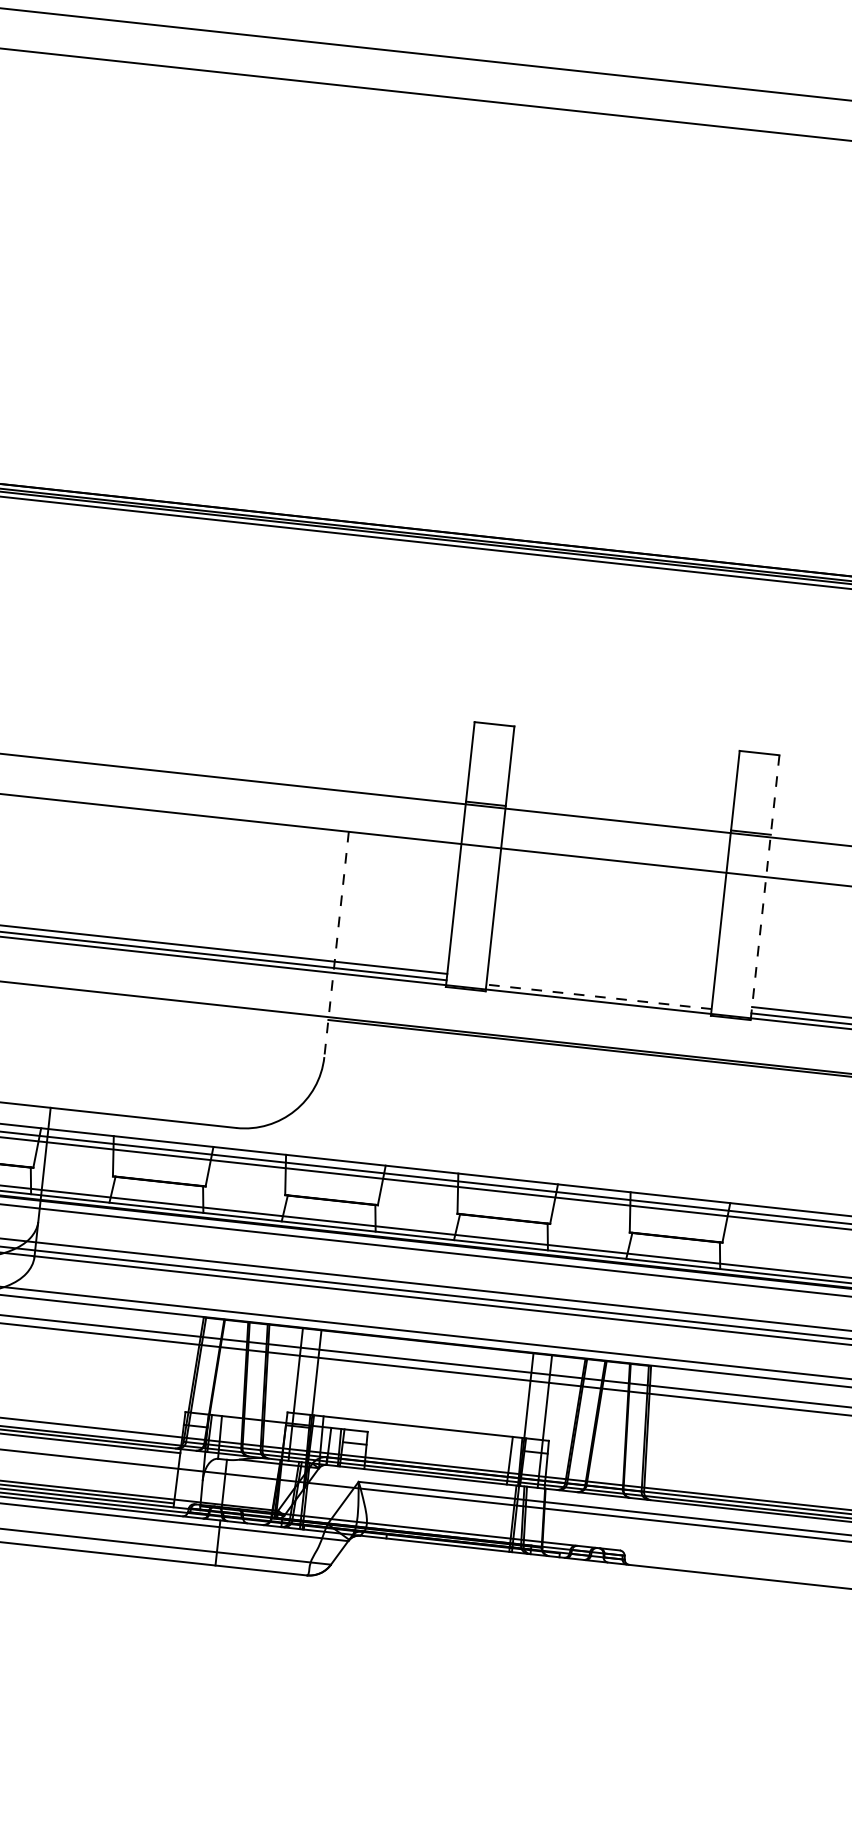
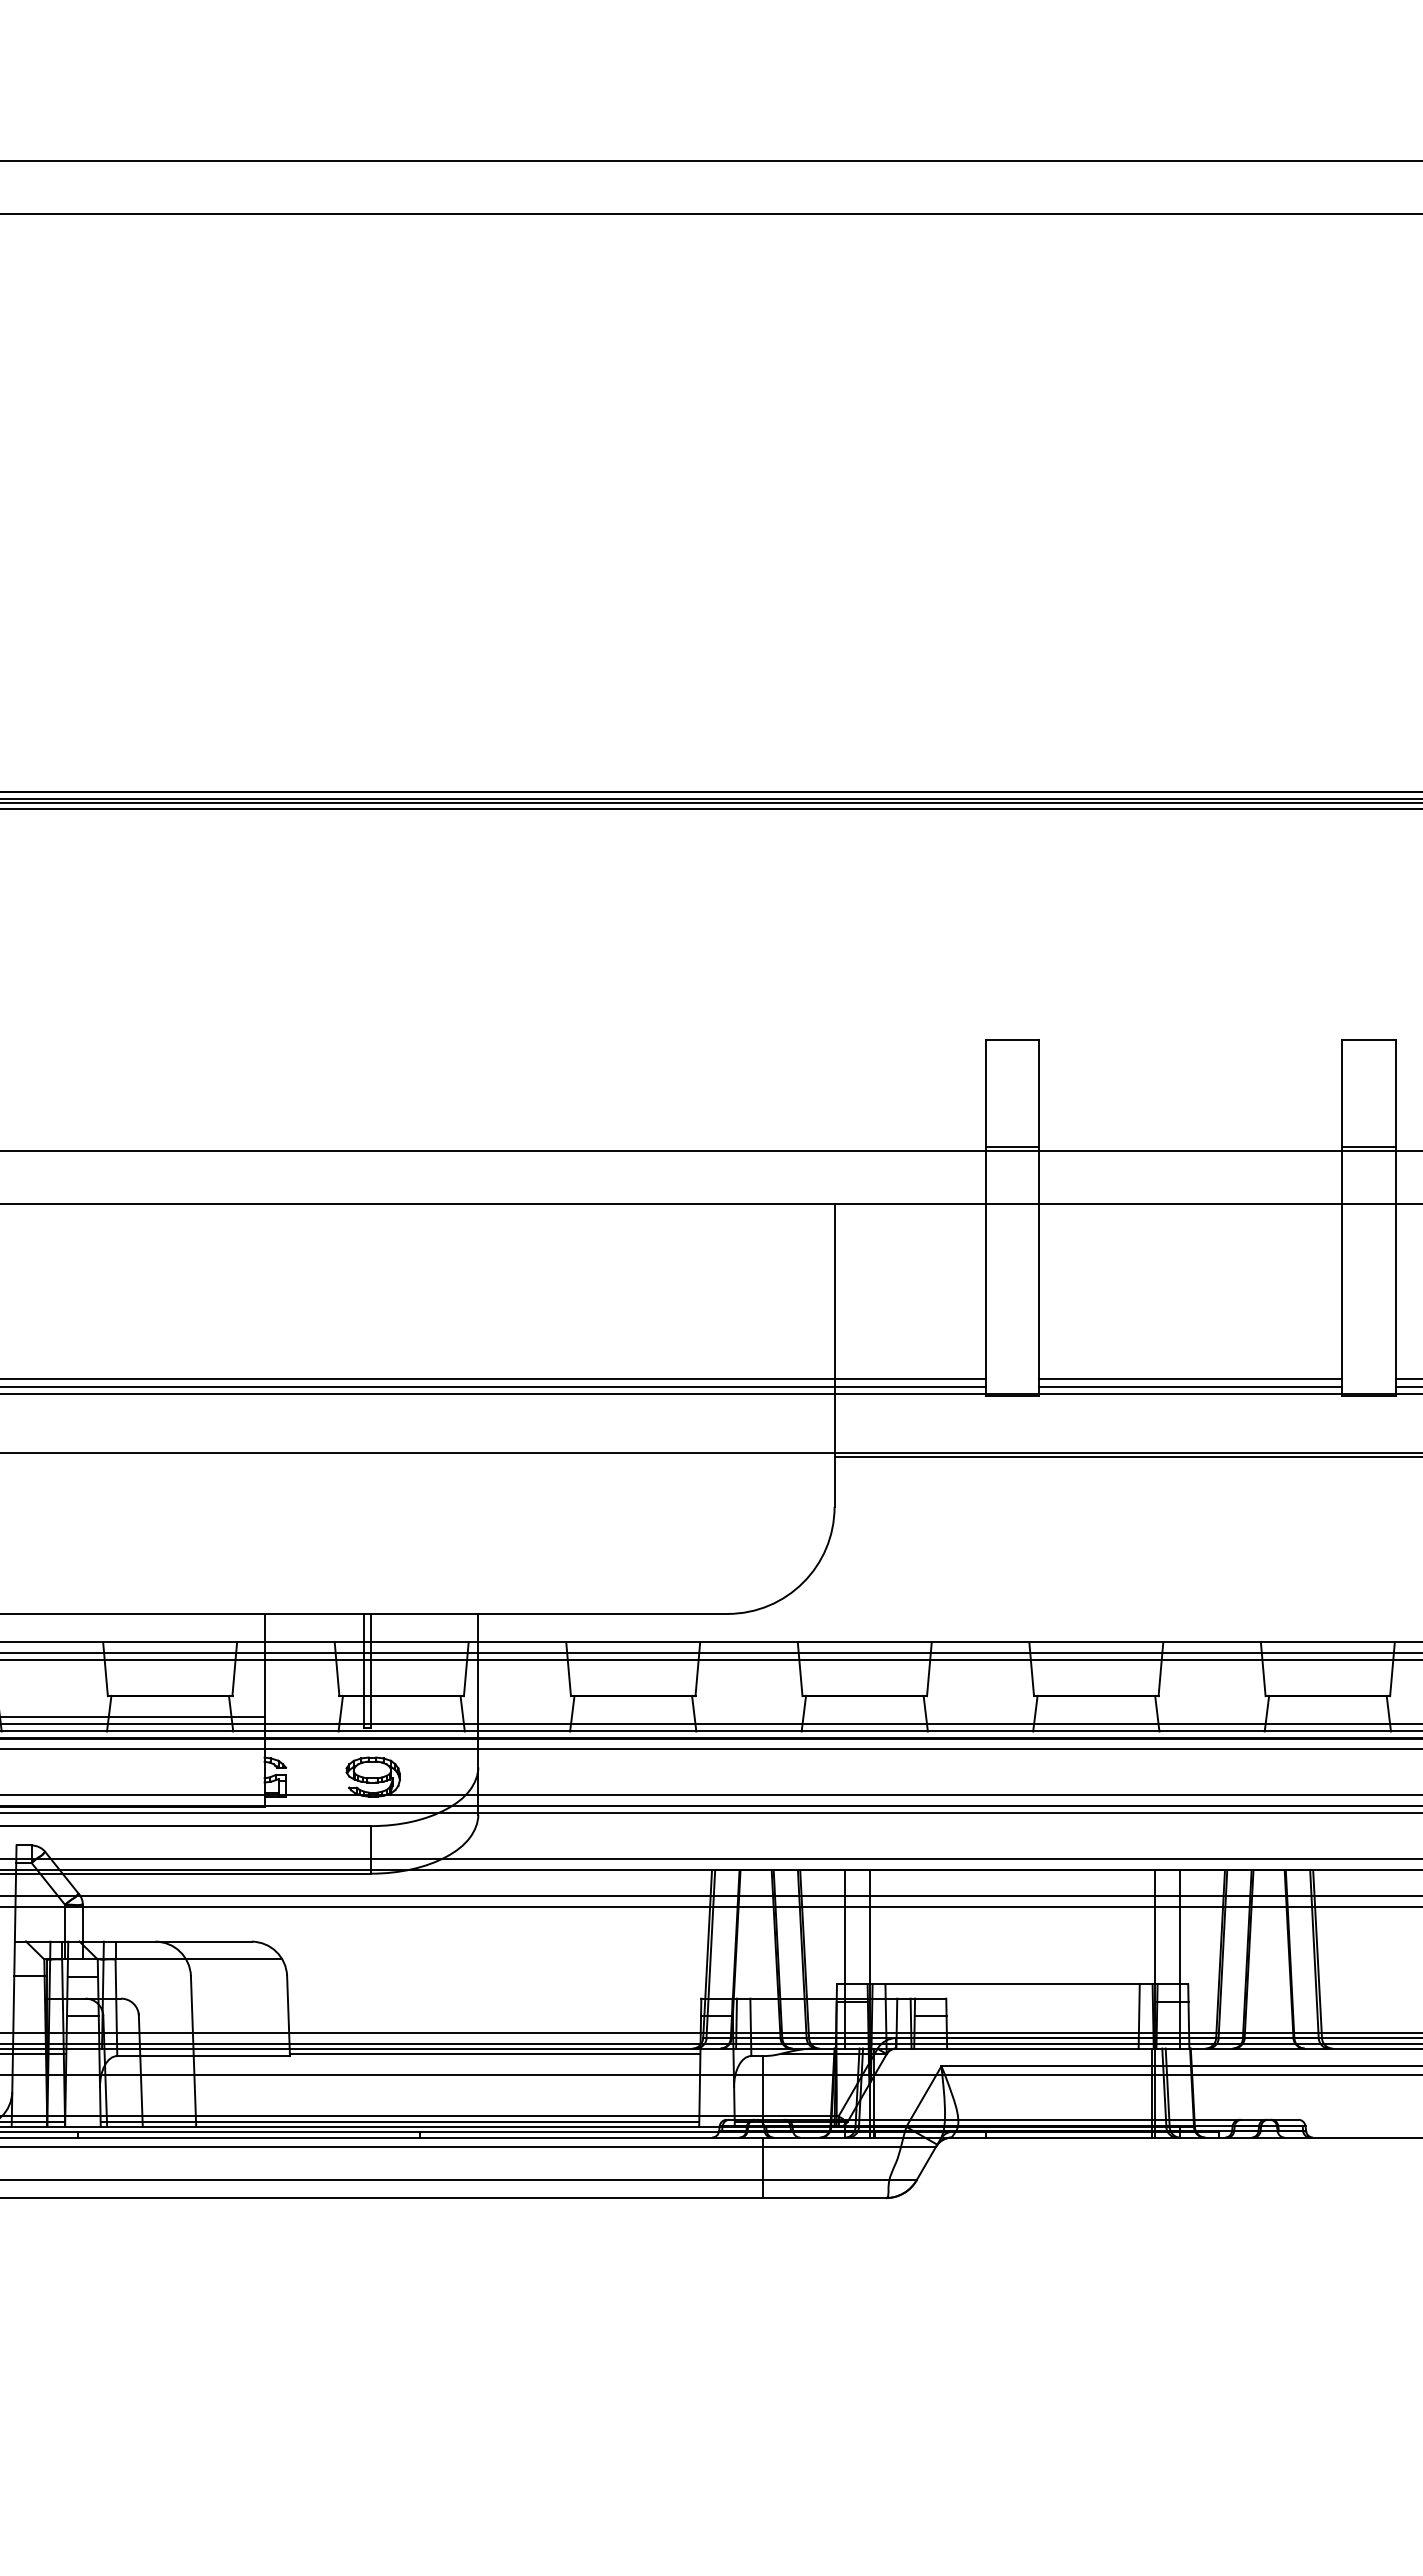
line: (765, 887) -> (1395, 1218), dashed -> solid
line: (336, 945) -> (834, 1356), dashed -> solid
line: (599, 990) -> (1190, 1378), added
line: (598, 996) -> (1190, 1387), dashed -> solid

